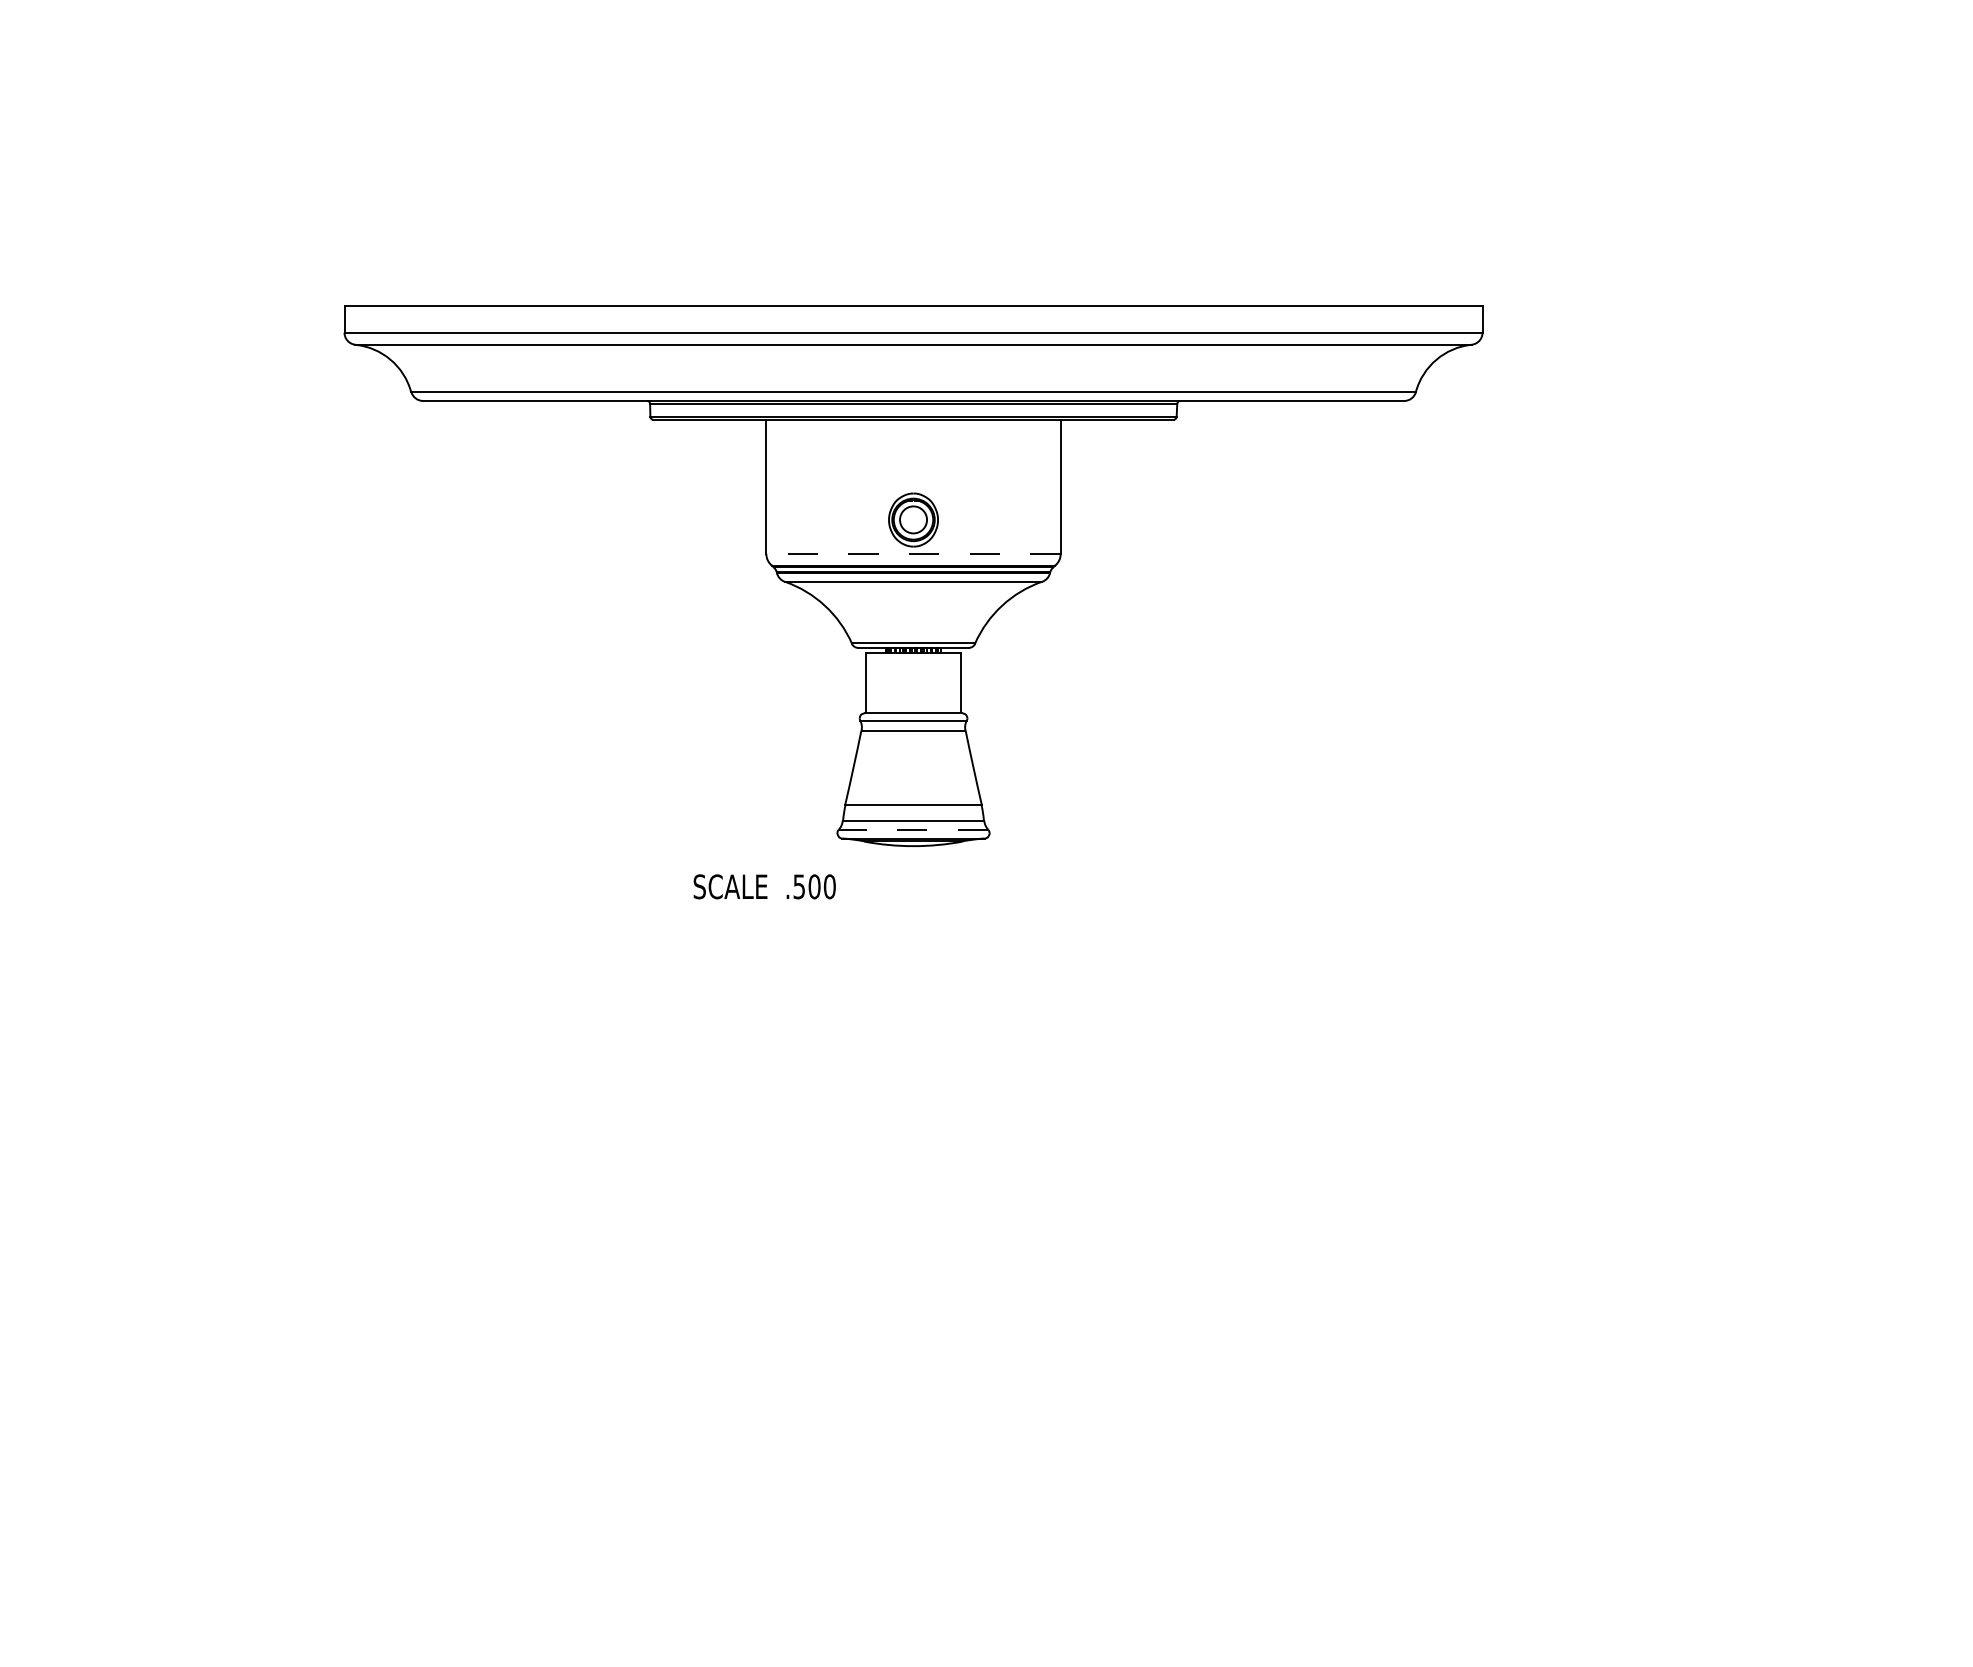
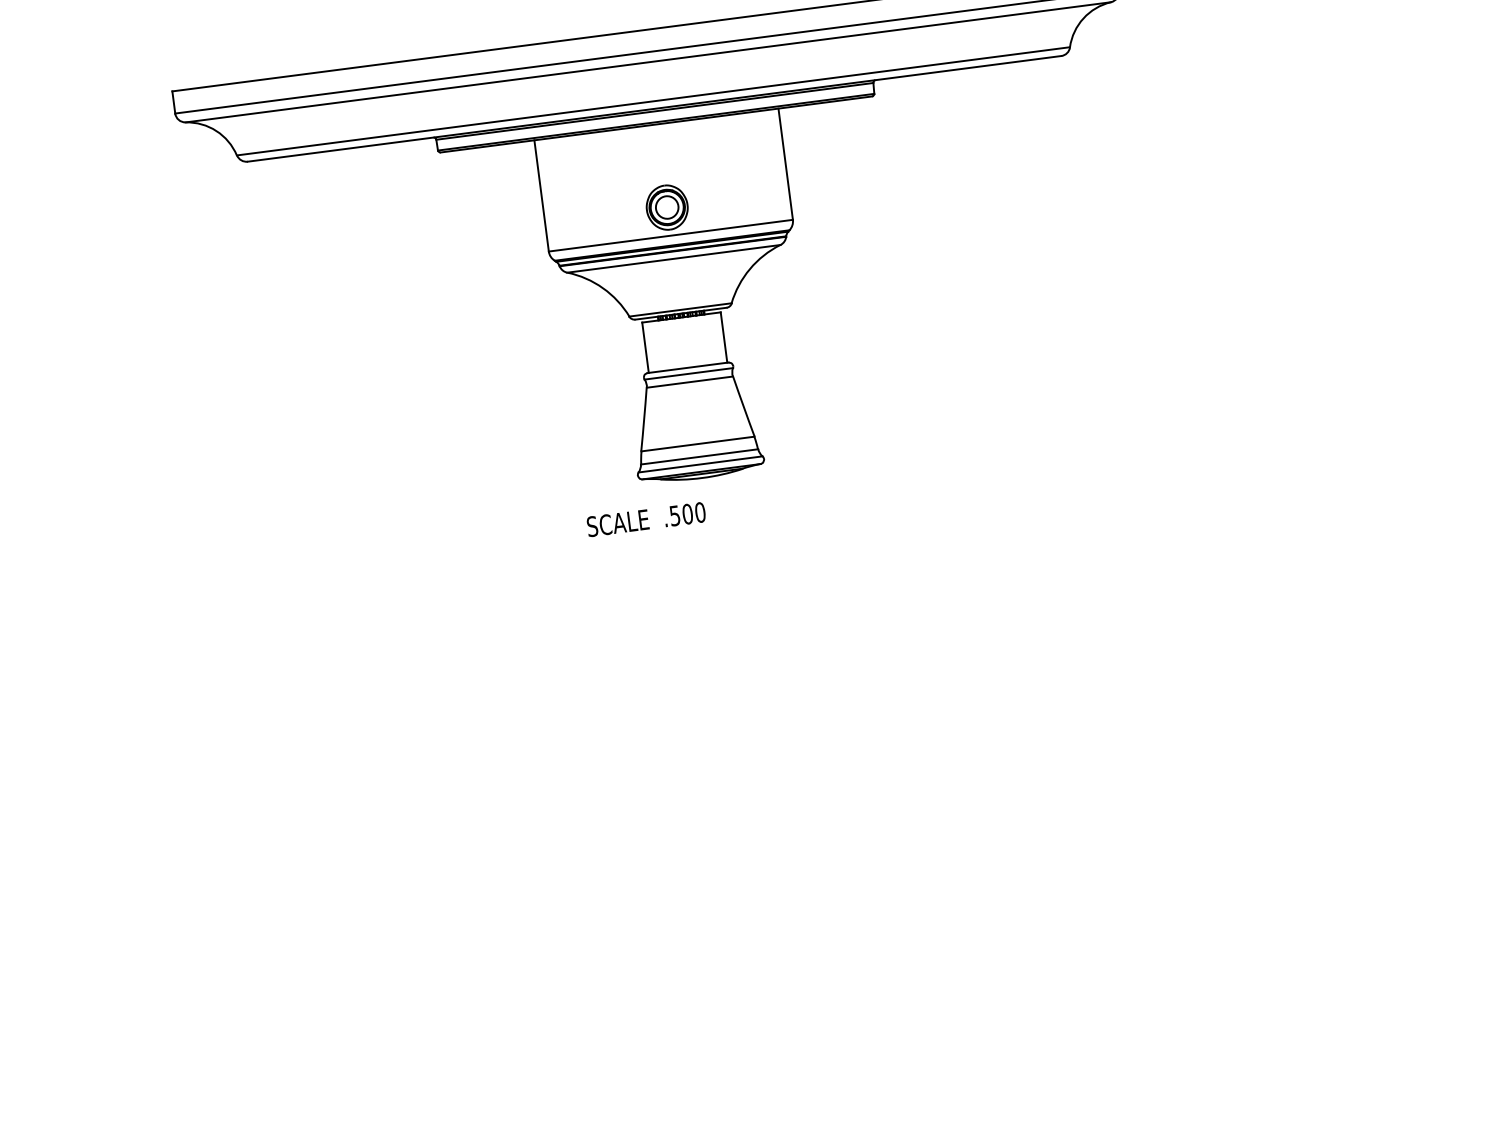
line: (913, 553) -> (670, 235), dashed -> solid
line: (913, 829) -> (700, 464), dashed -> solid
text: (764, 886) -> (646, 519), moved

